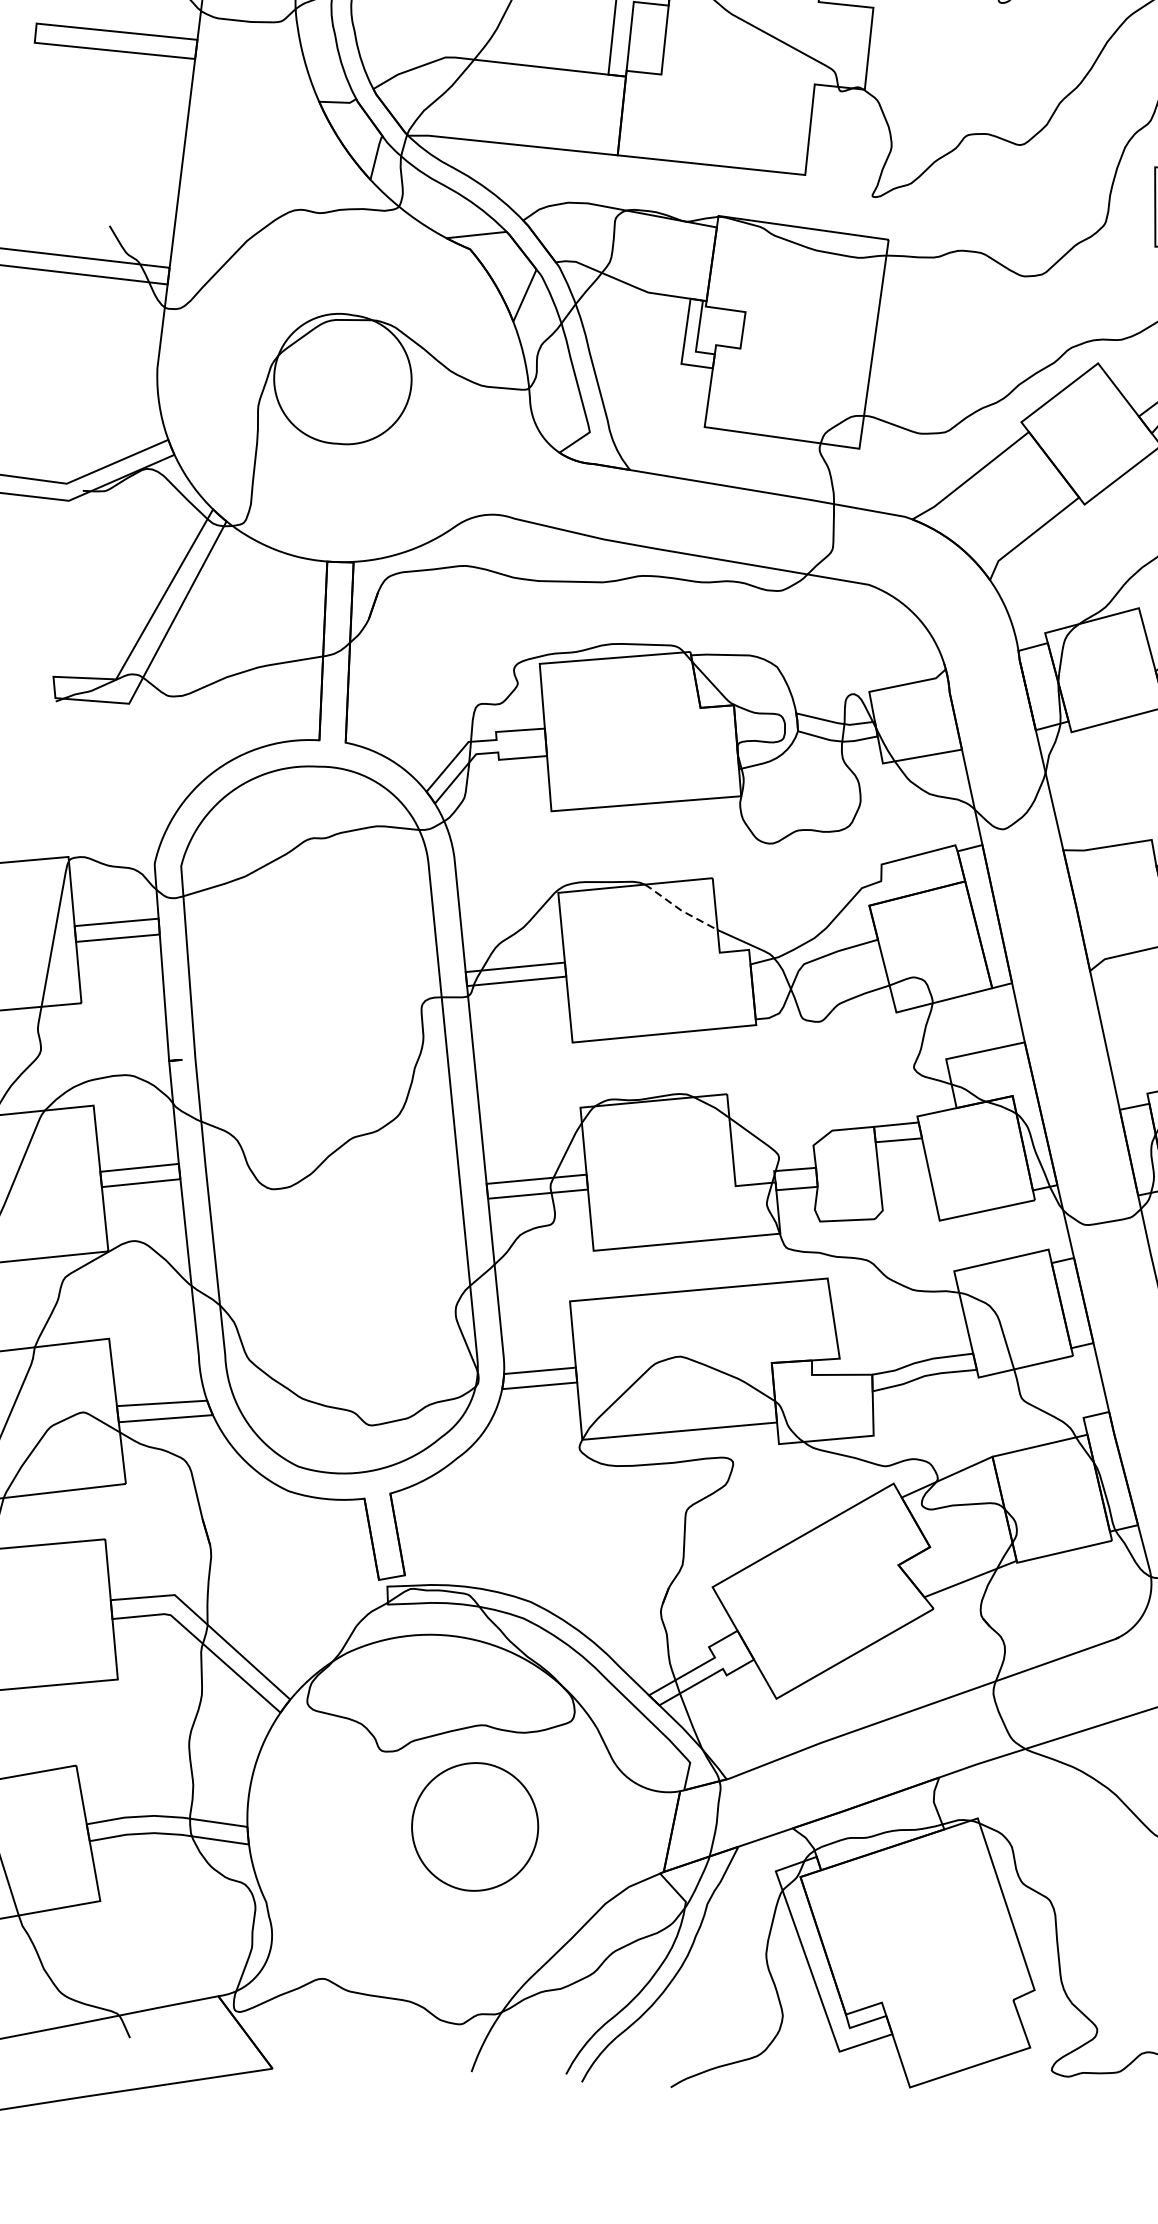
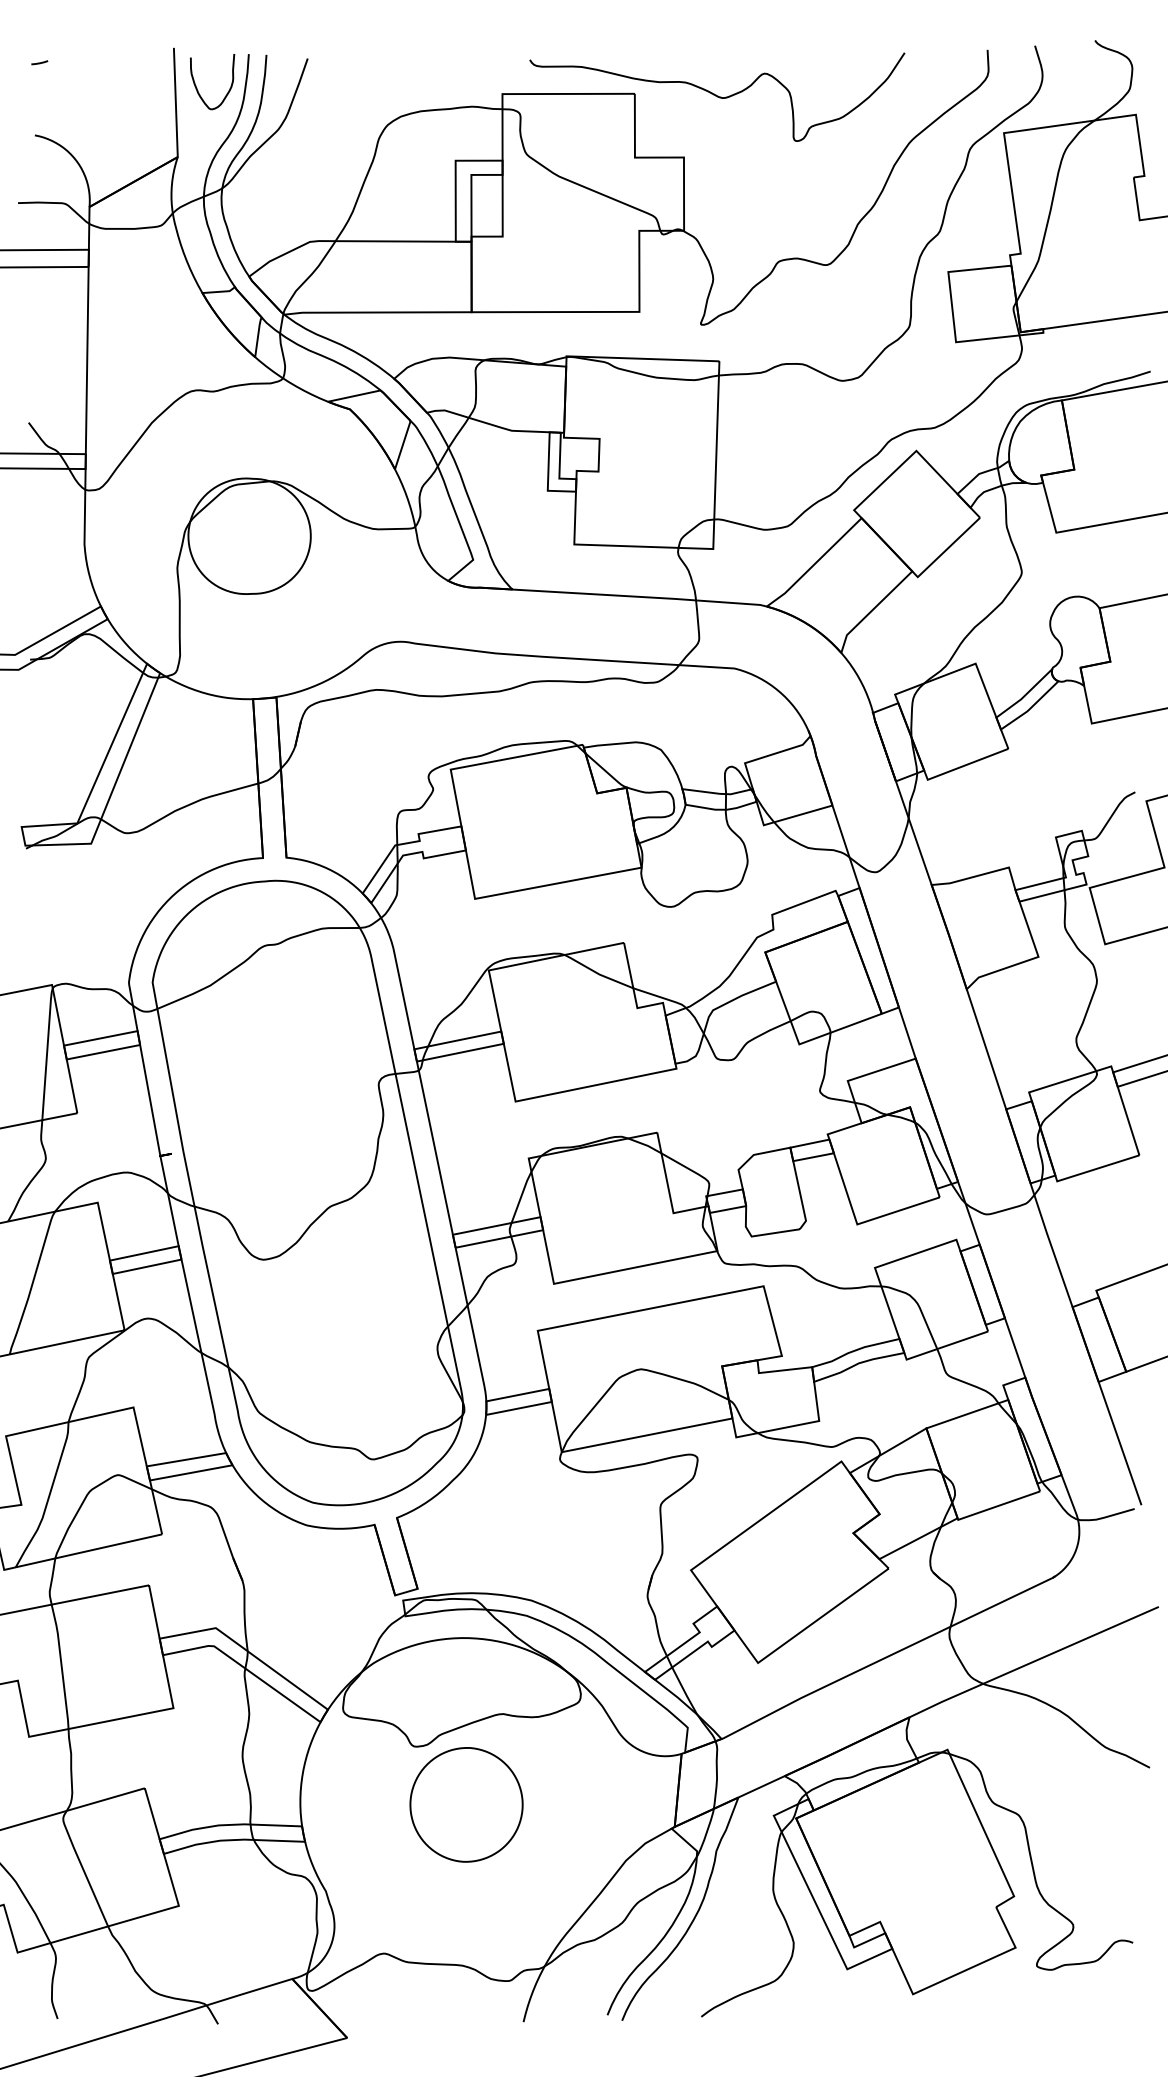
line: (679, 909) -> (597, 973), dashed -> solid
part: (475, 1826) -> (466, 1804), moved

